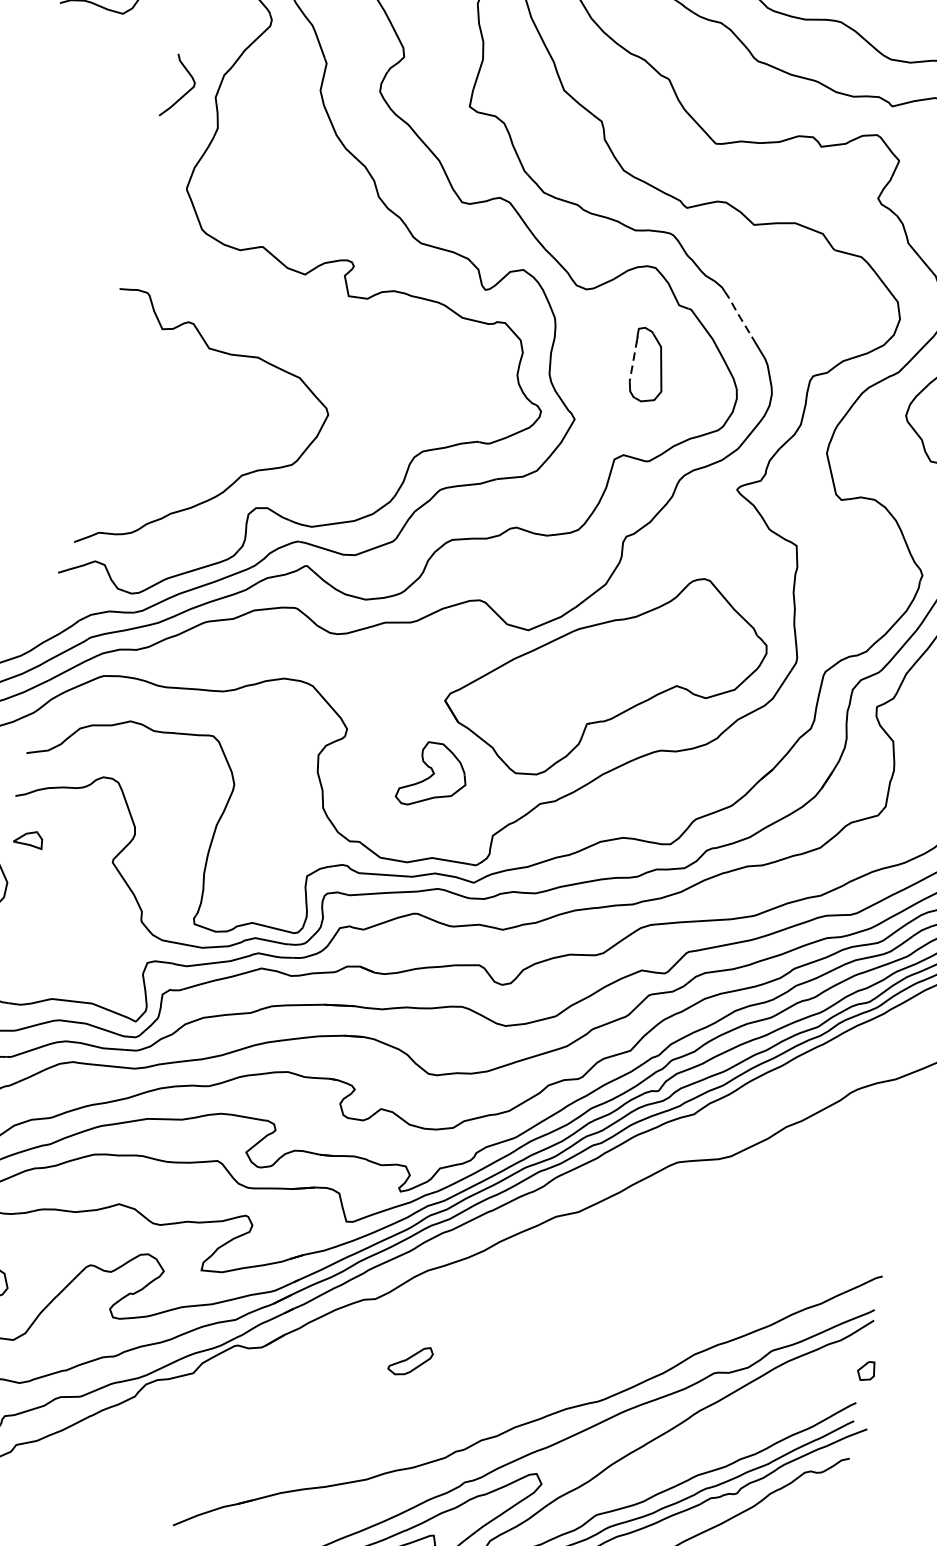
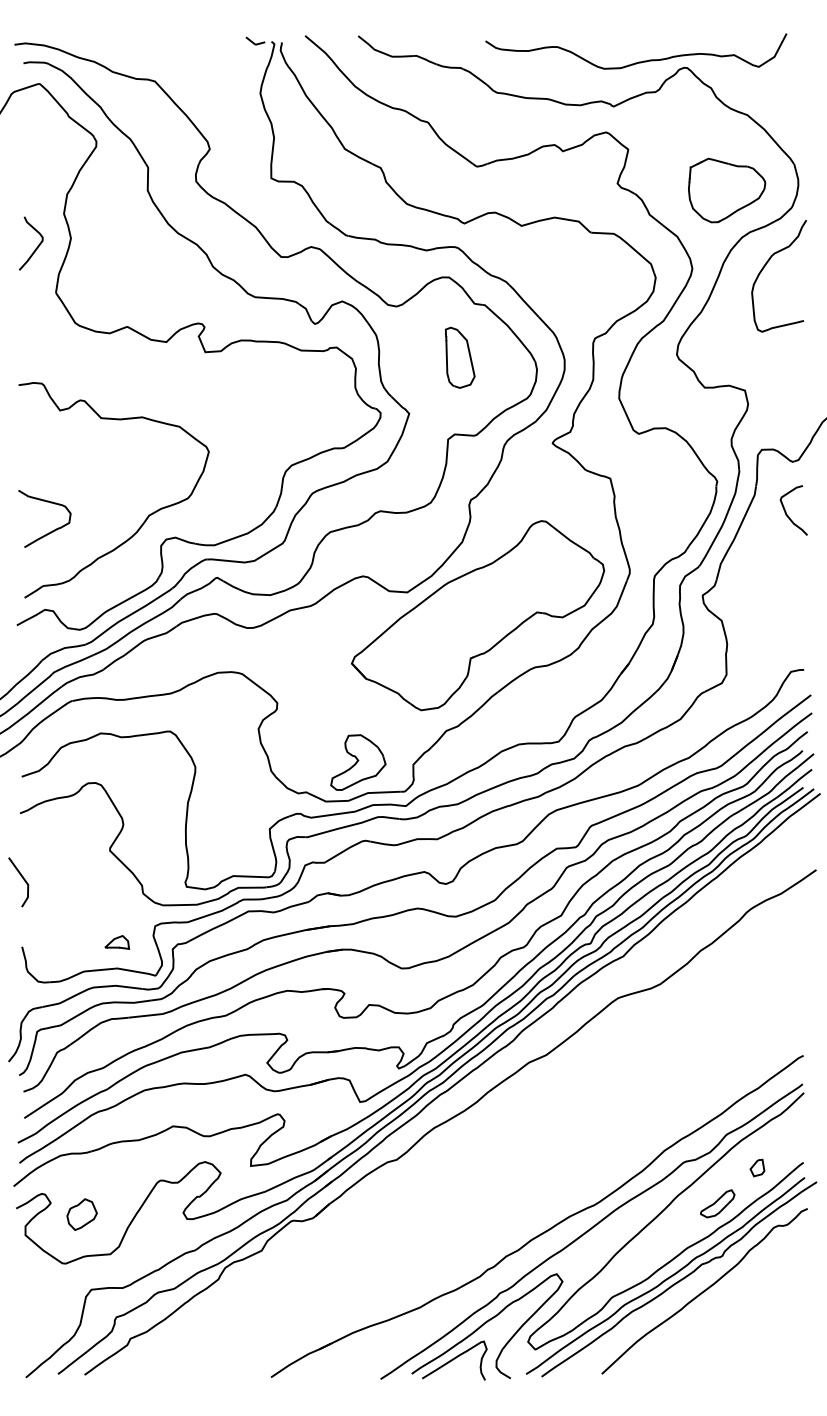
curve: (183, 94) -> (35, 248), moved
line: (737, 313) -> (523, 300), dashed -> solid
line: (632, 364) -> (446, 359), dashed -> solid
curve: (121, 470) -> (50, 531), added
part: (433, 776) -> (358, 762), moved
part: (29, 838) -> (117, 942), moved
part: (410, 1360) -> (717, 1203), moved
part: (866, 1370) -> (757, 1167), moved

